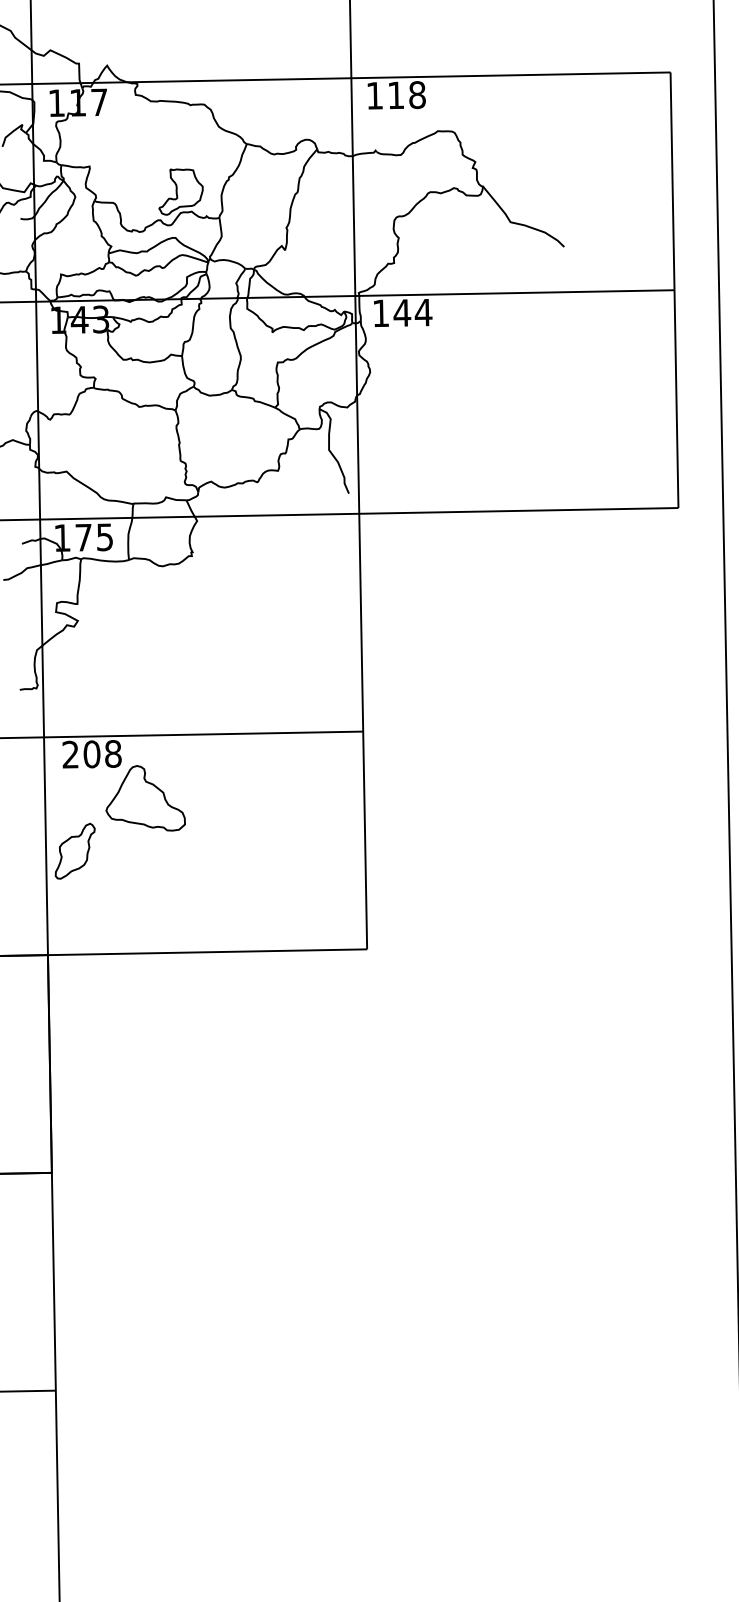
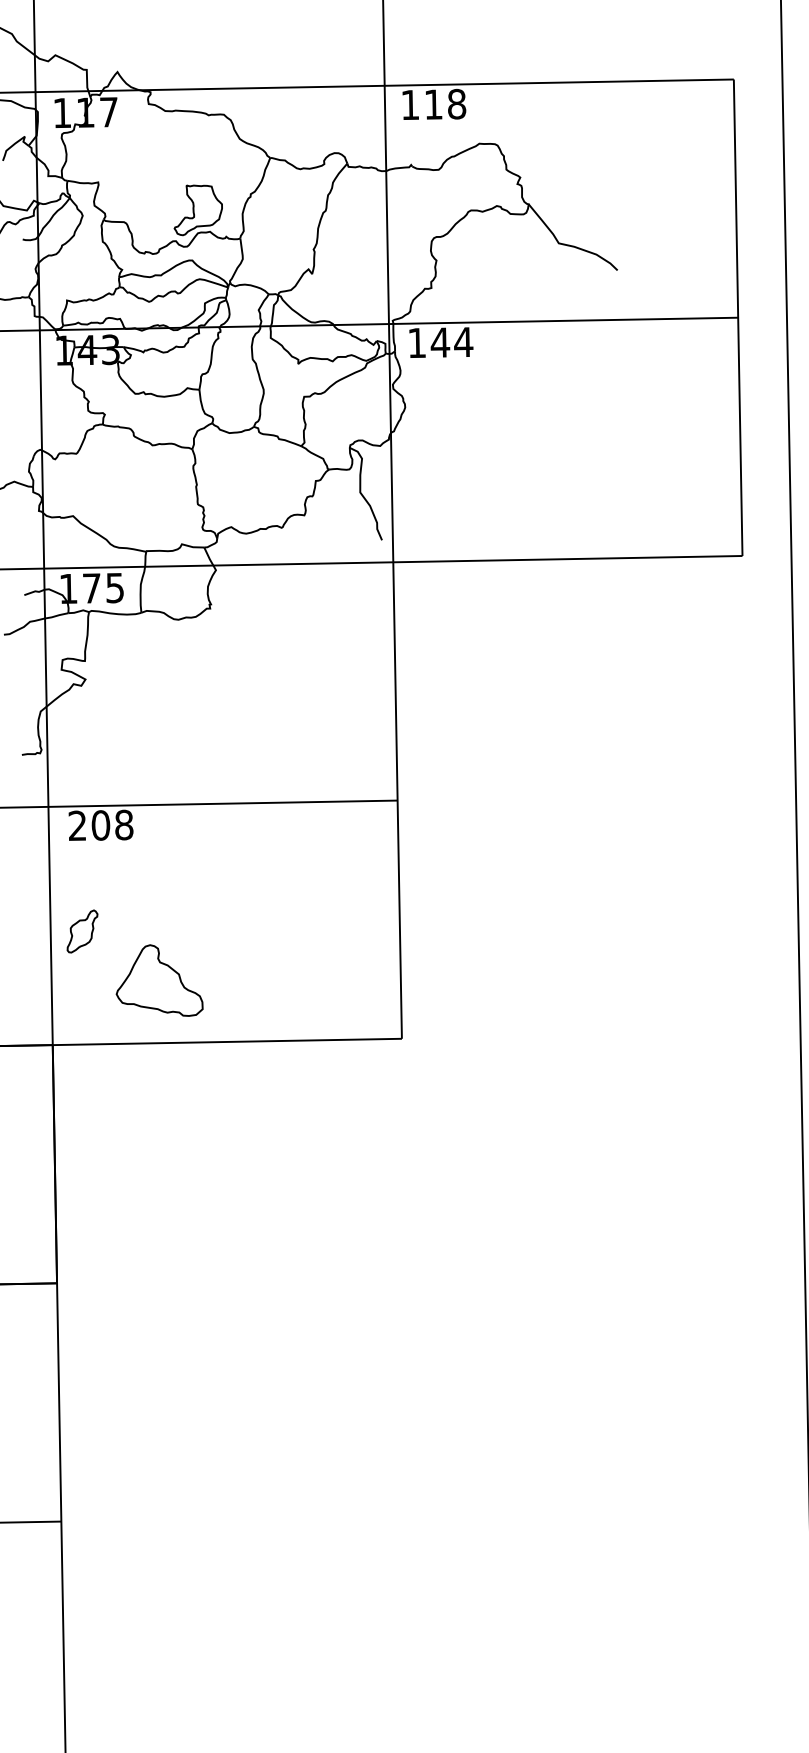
part: (145, 798) -> (159, 980), moved
part: (75, 851) -> (82, 931), size x0.7

